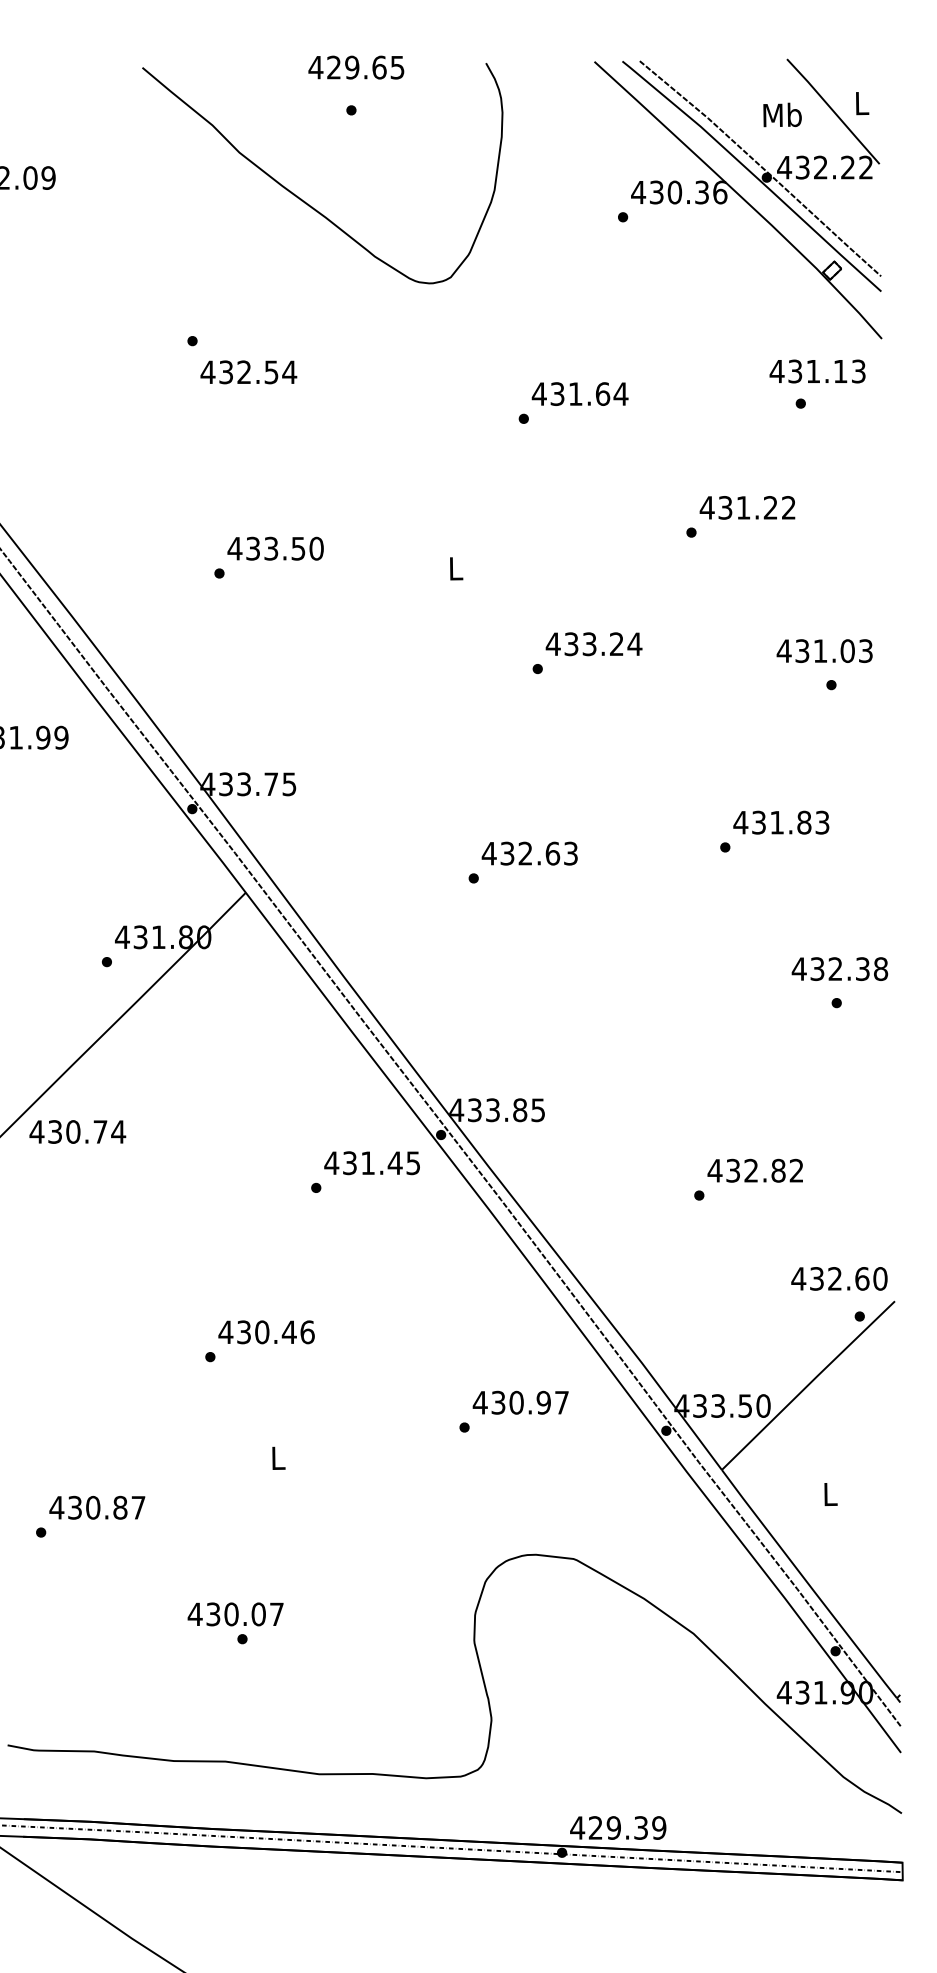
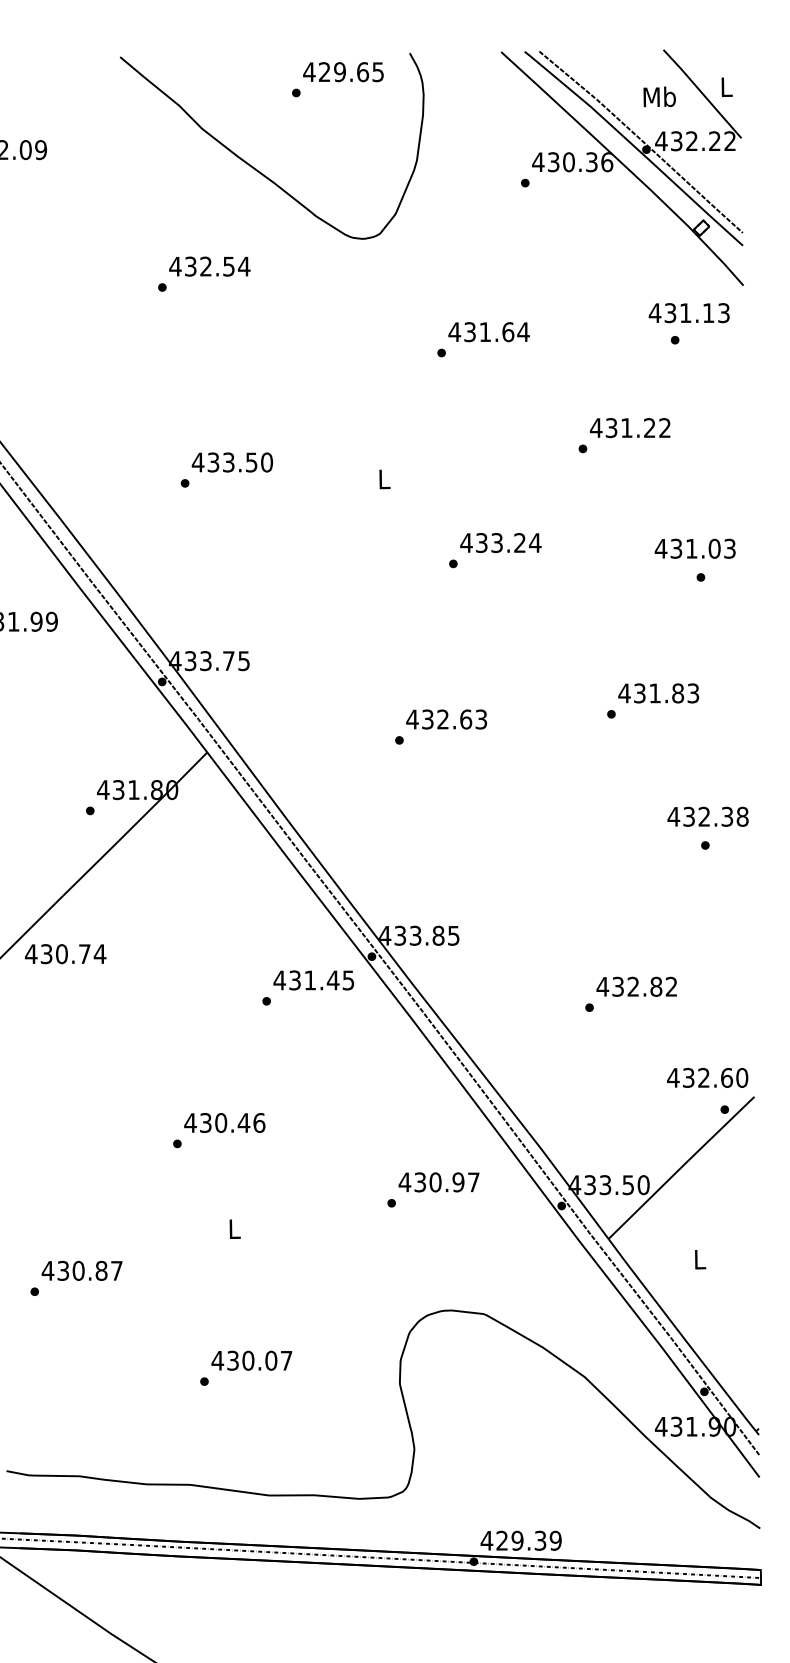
text: (356, 67) -> (343, 72), moved
text: (248, 372) -> (209, 266), moved
text: (235, 1614) -> (251, 1360), moved

